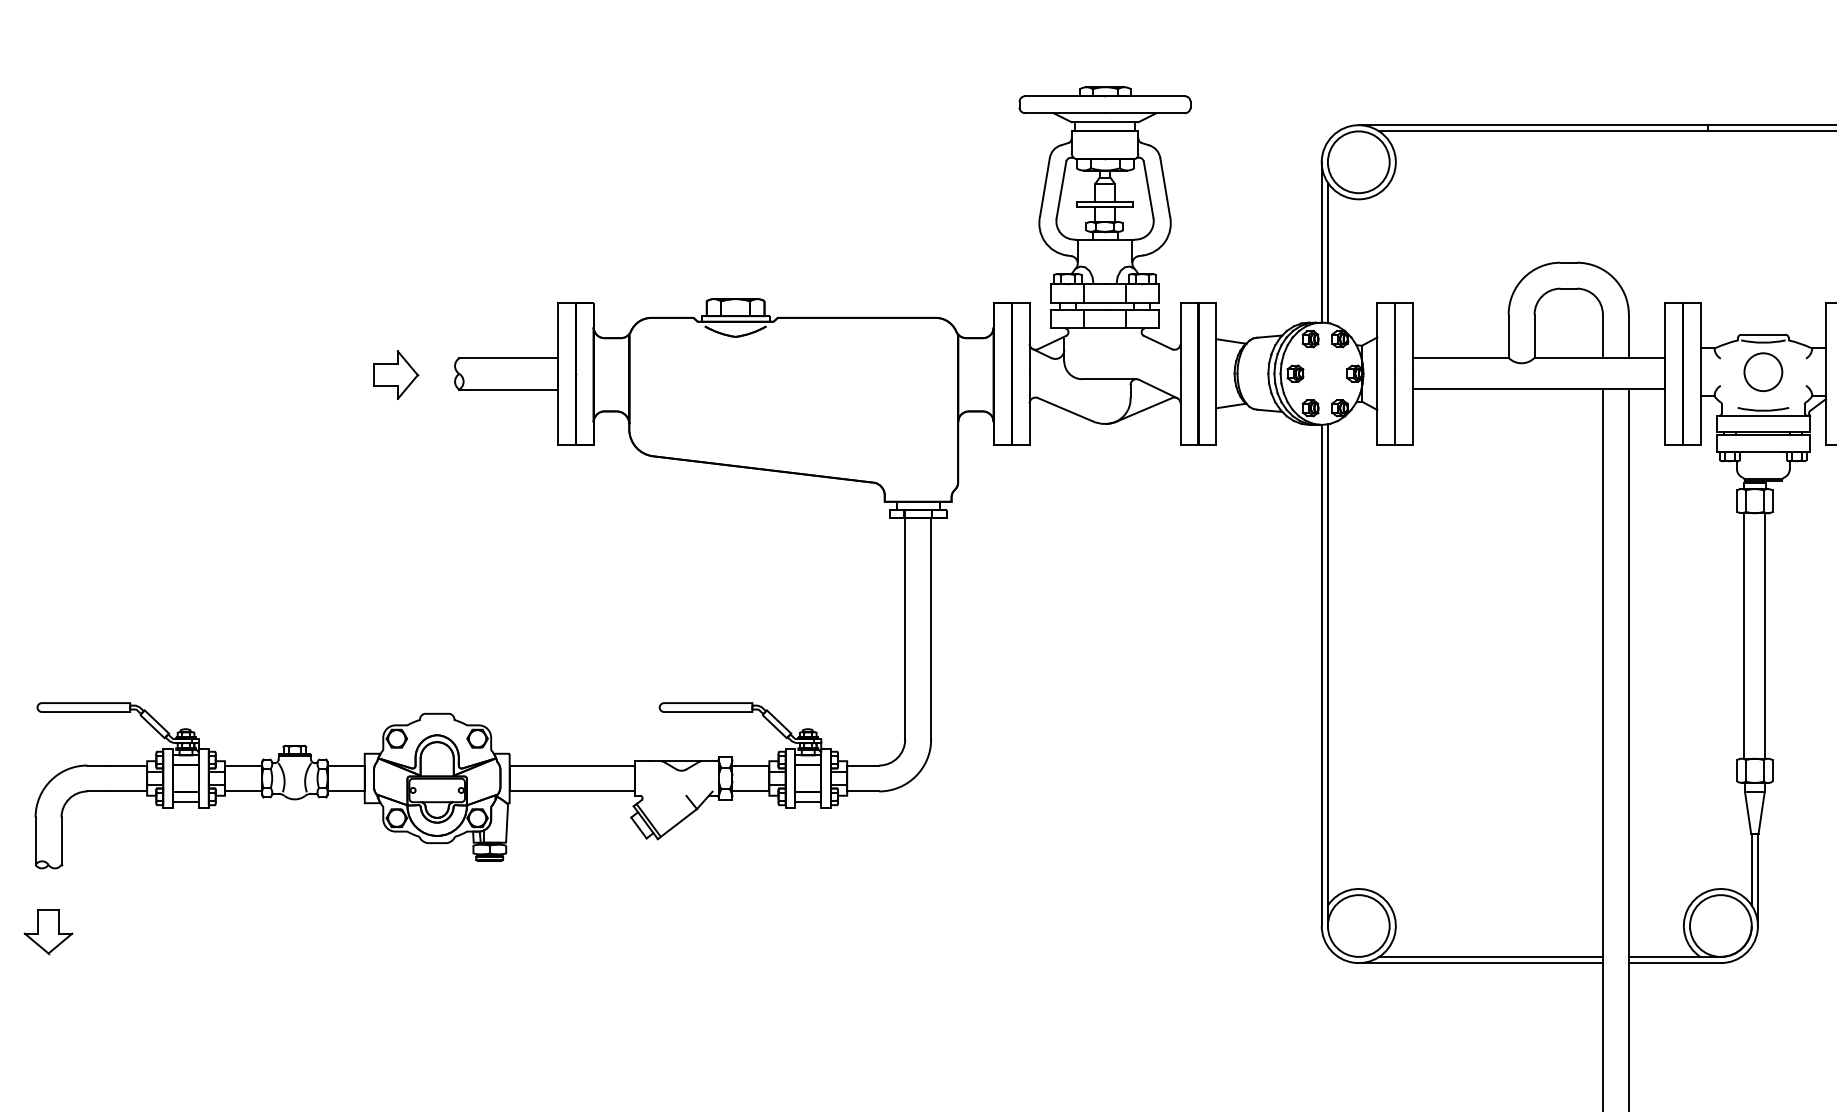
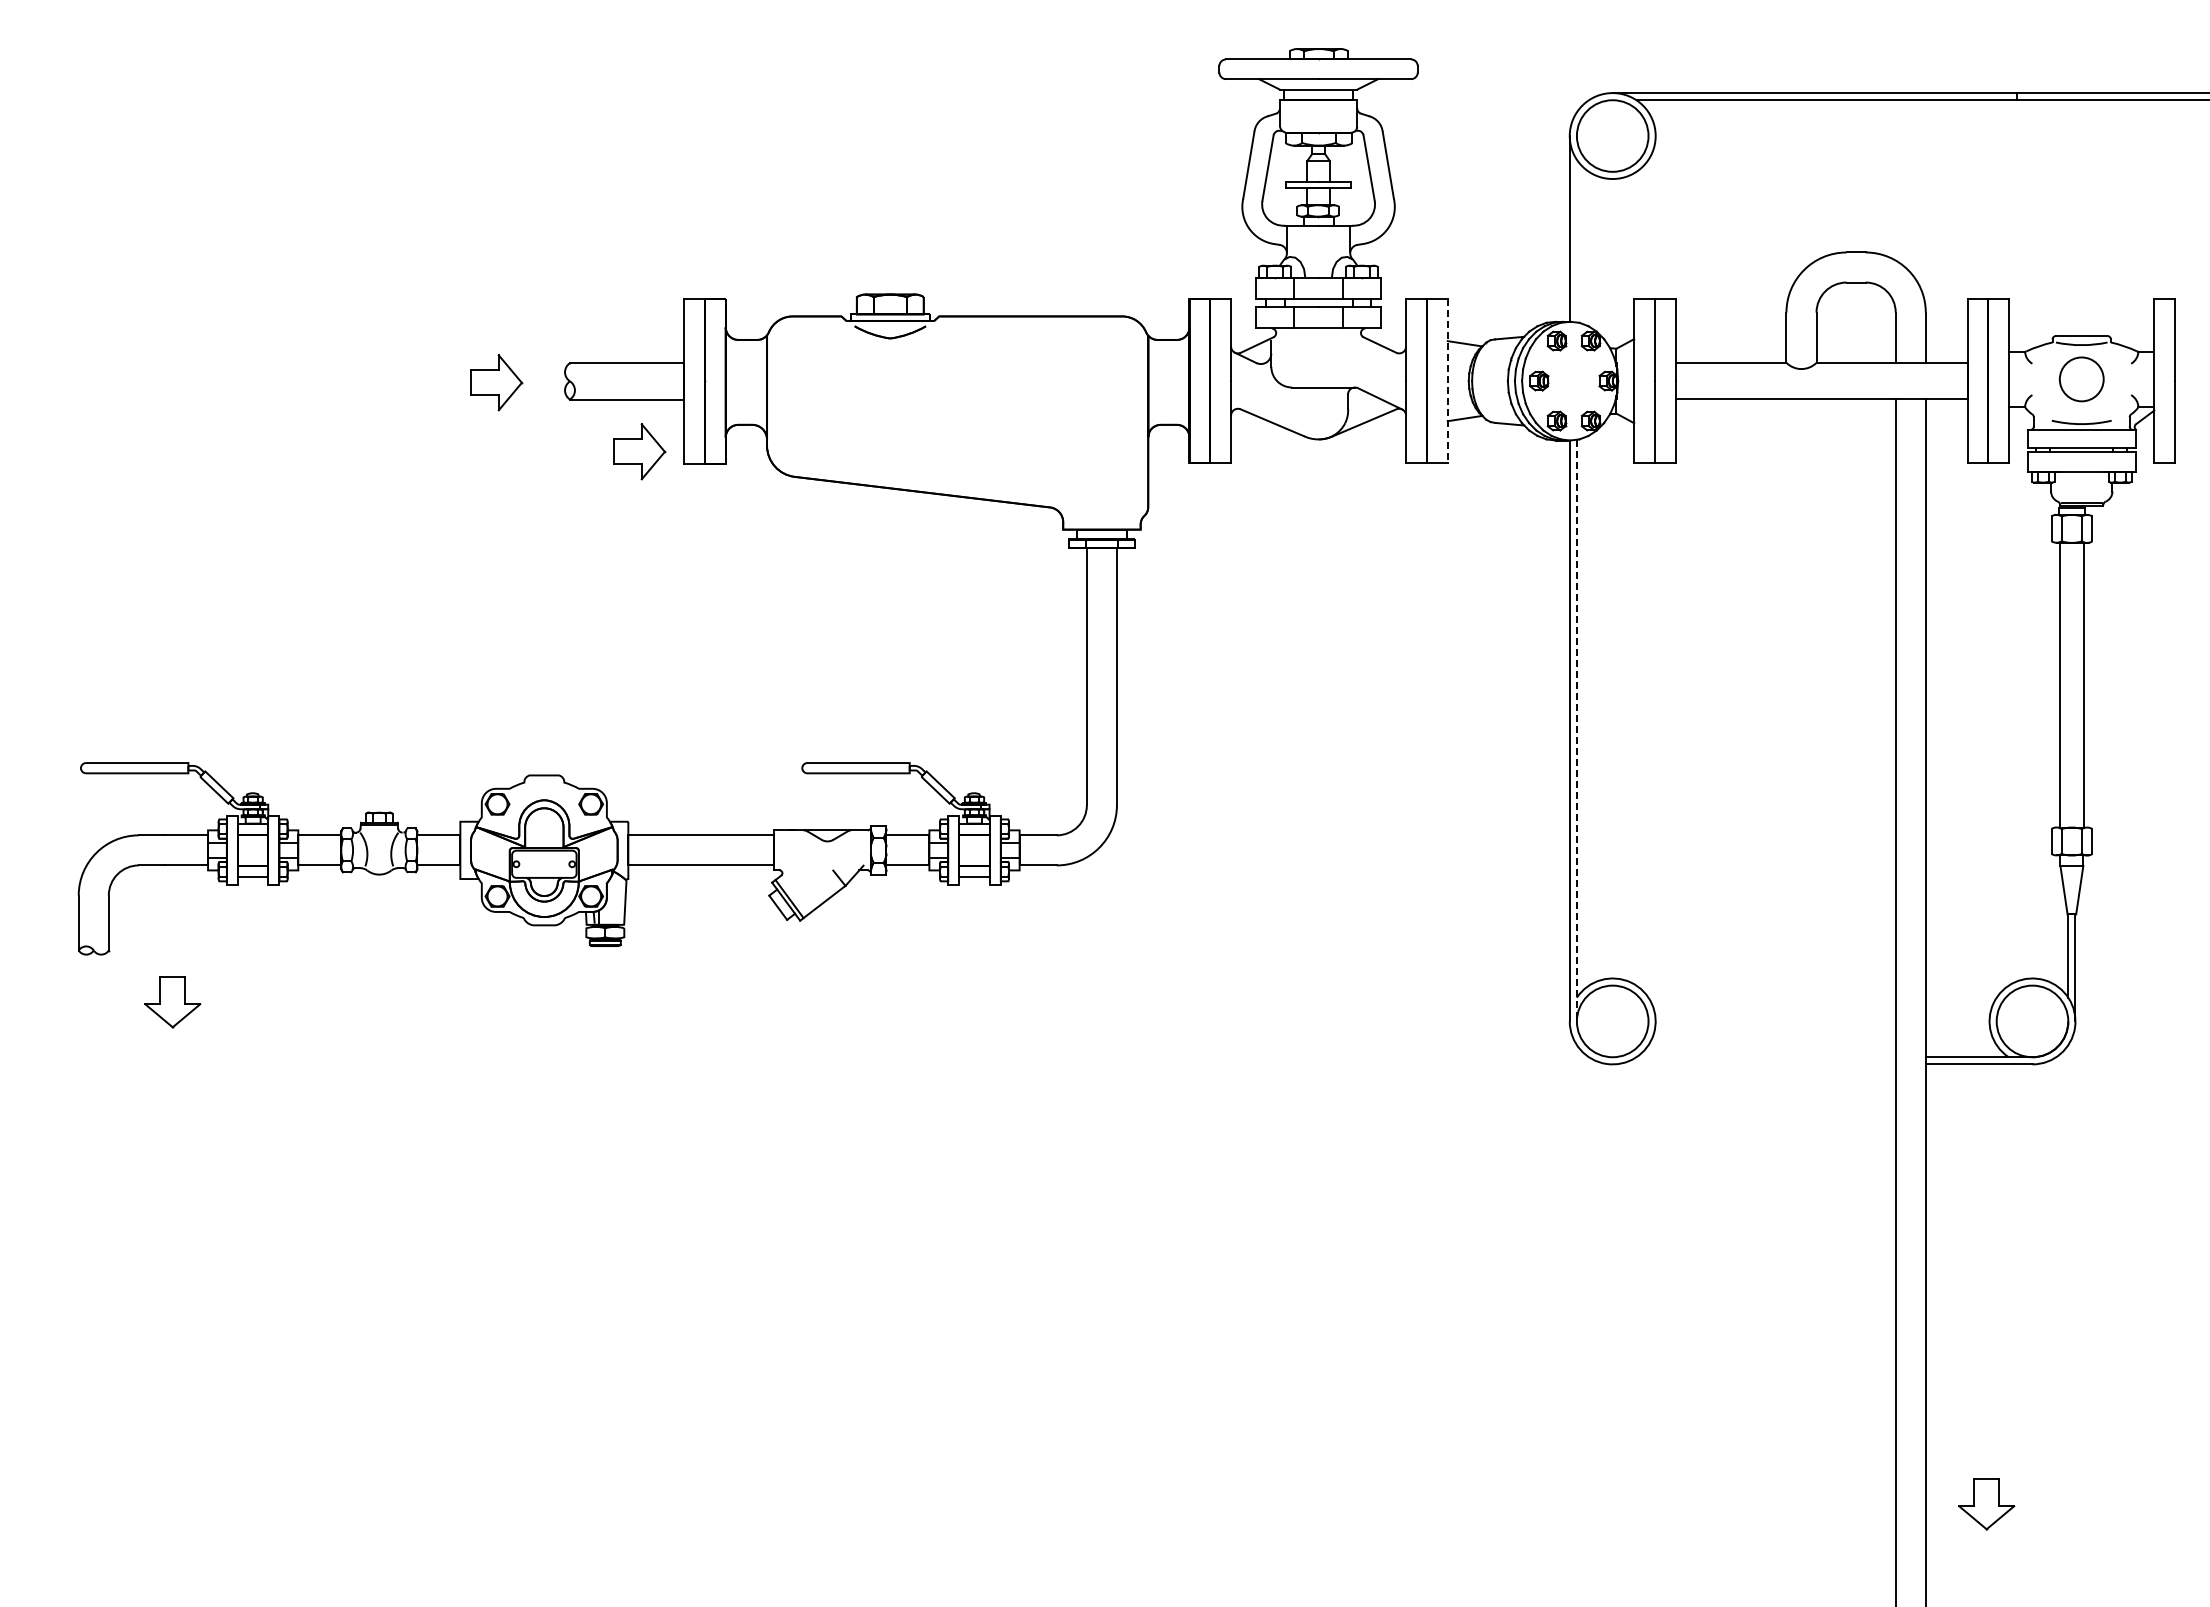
line: (1327, 252) -> (1576, 240), removed
line: (1216, 374) -> (1447, 381), solid -> dashed
part: (519, 434) -> (639, 451), added
line: (1327, 675) -> (1576, 730), solid -> dashed
part: (48, 932) -> (172, 1002), moved
line: (1490, 957) -> (1765, 1057), removed
line: (1480, 963) -> (1753, 1064), removed

